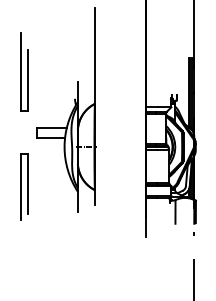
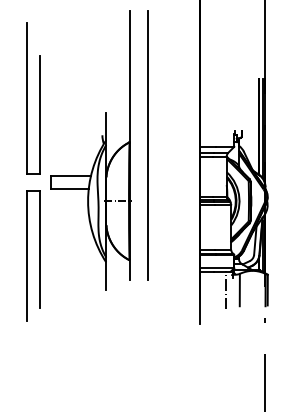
part: (24, 71) -> (33, 98), size x1.43
line: (108, 106) -> (147, 145), added
part: (24, 186) -> (33, 255), size x1.43
line: (165, 211) -> (225, 289), added

